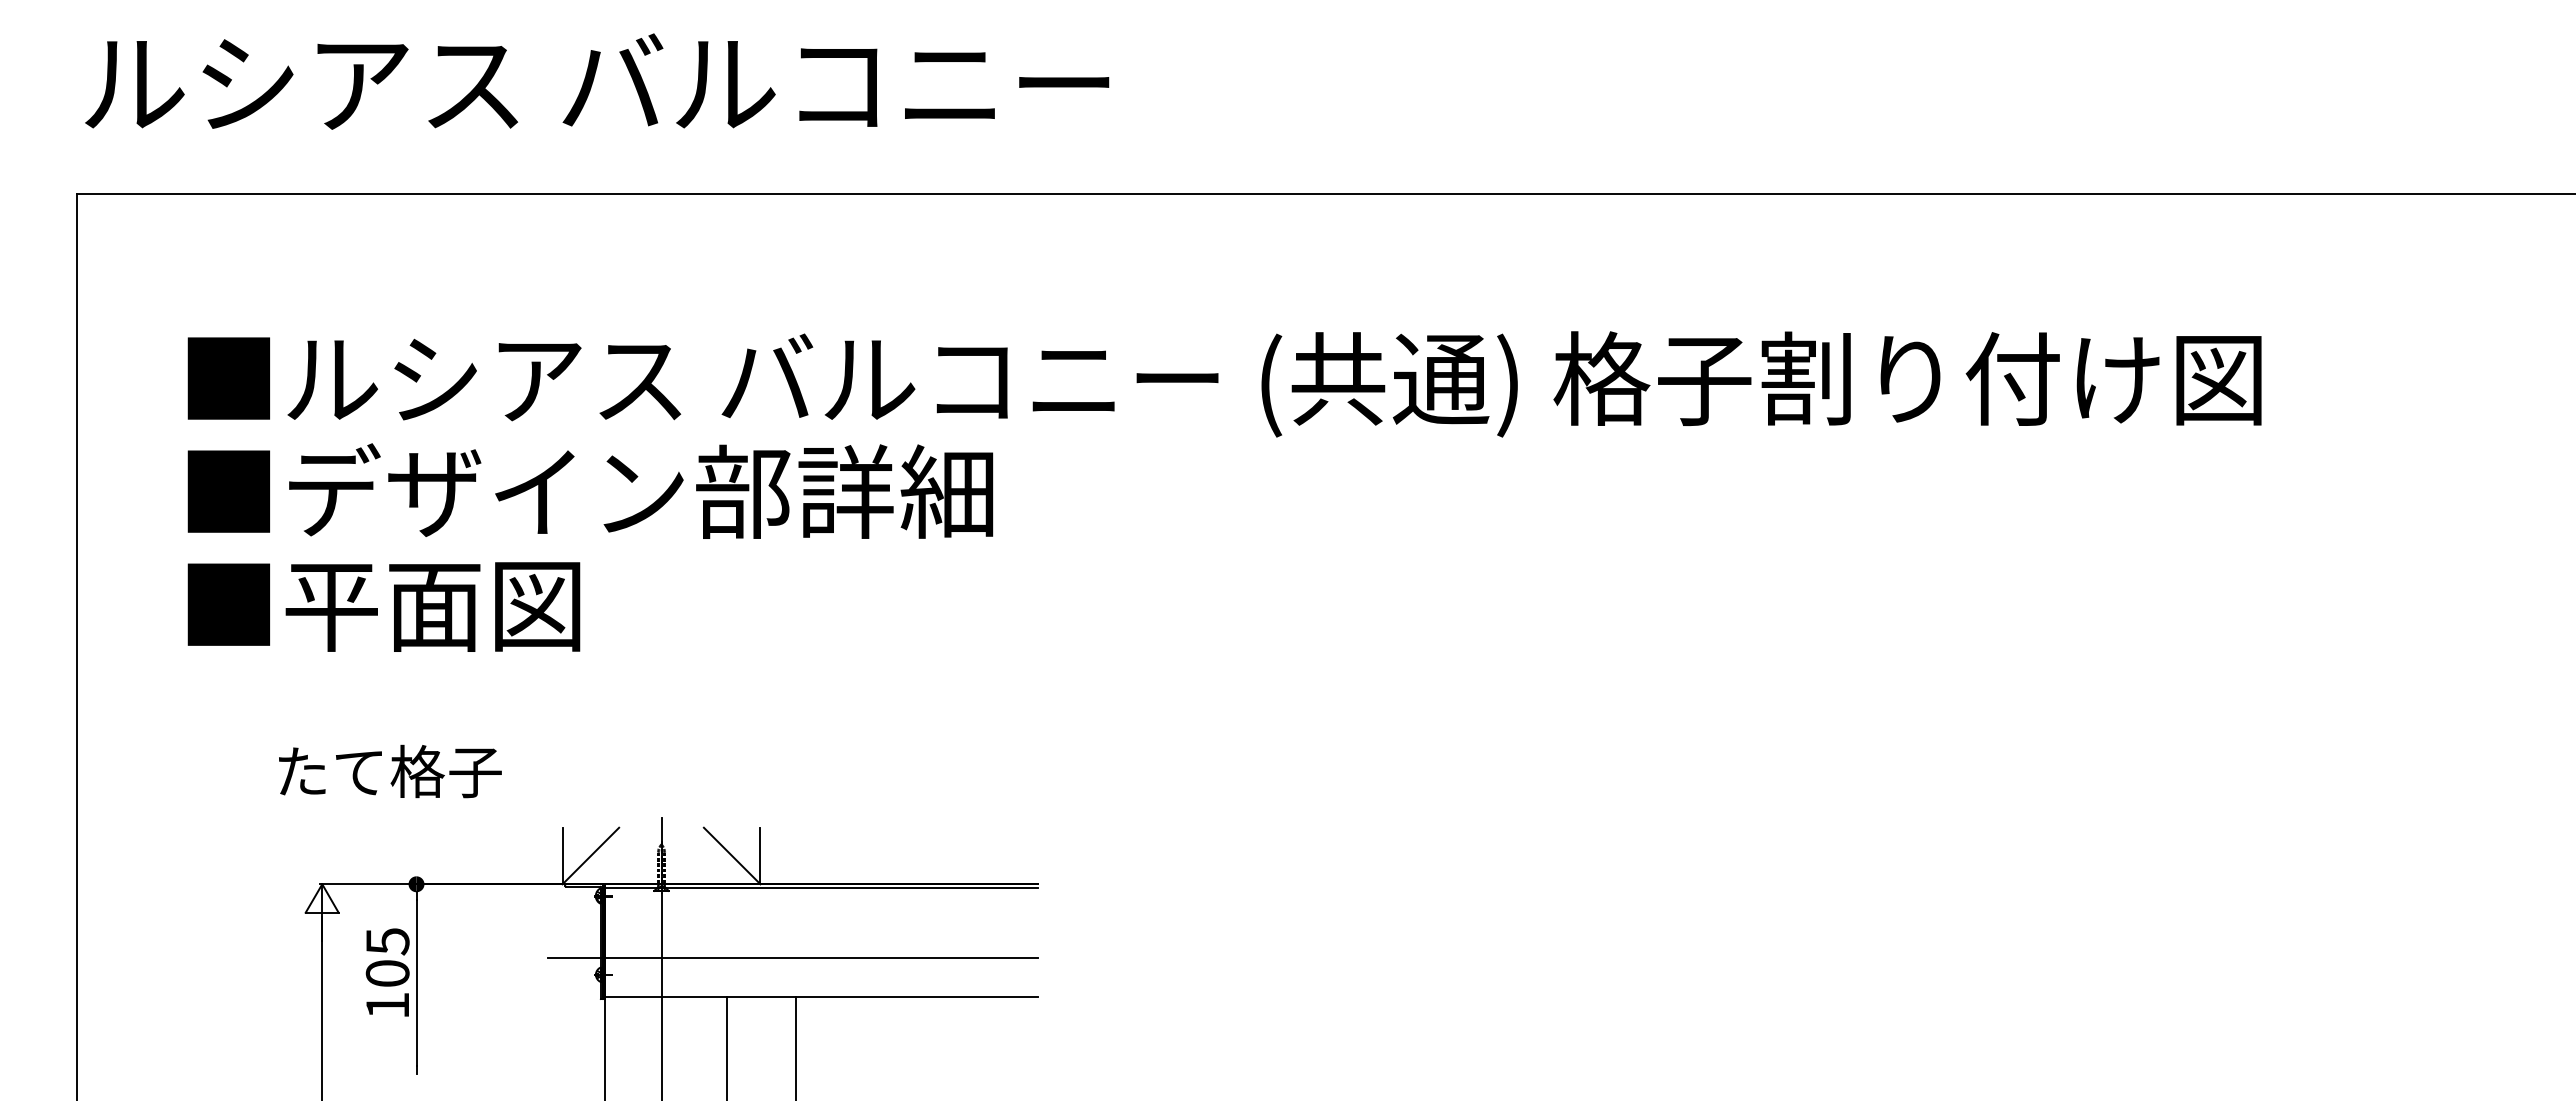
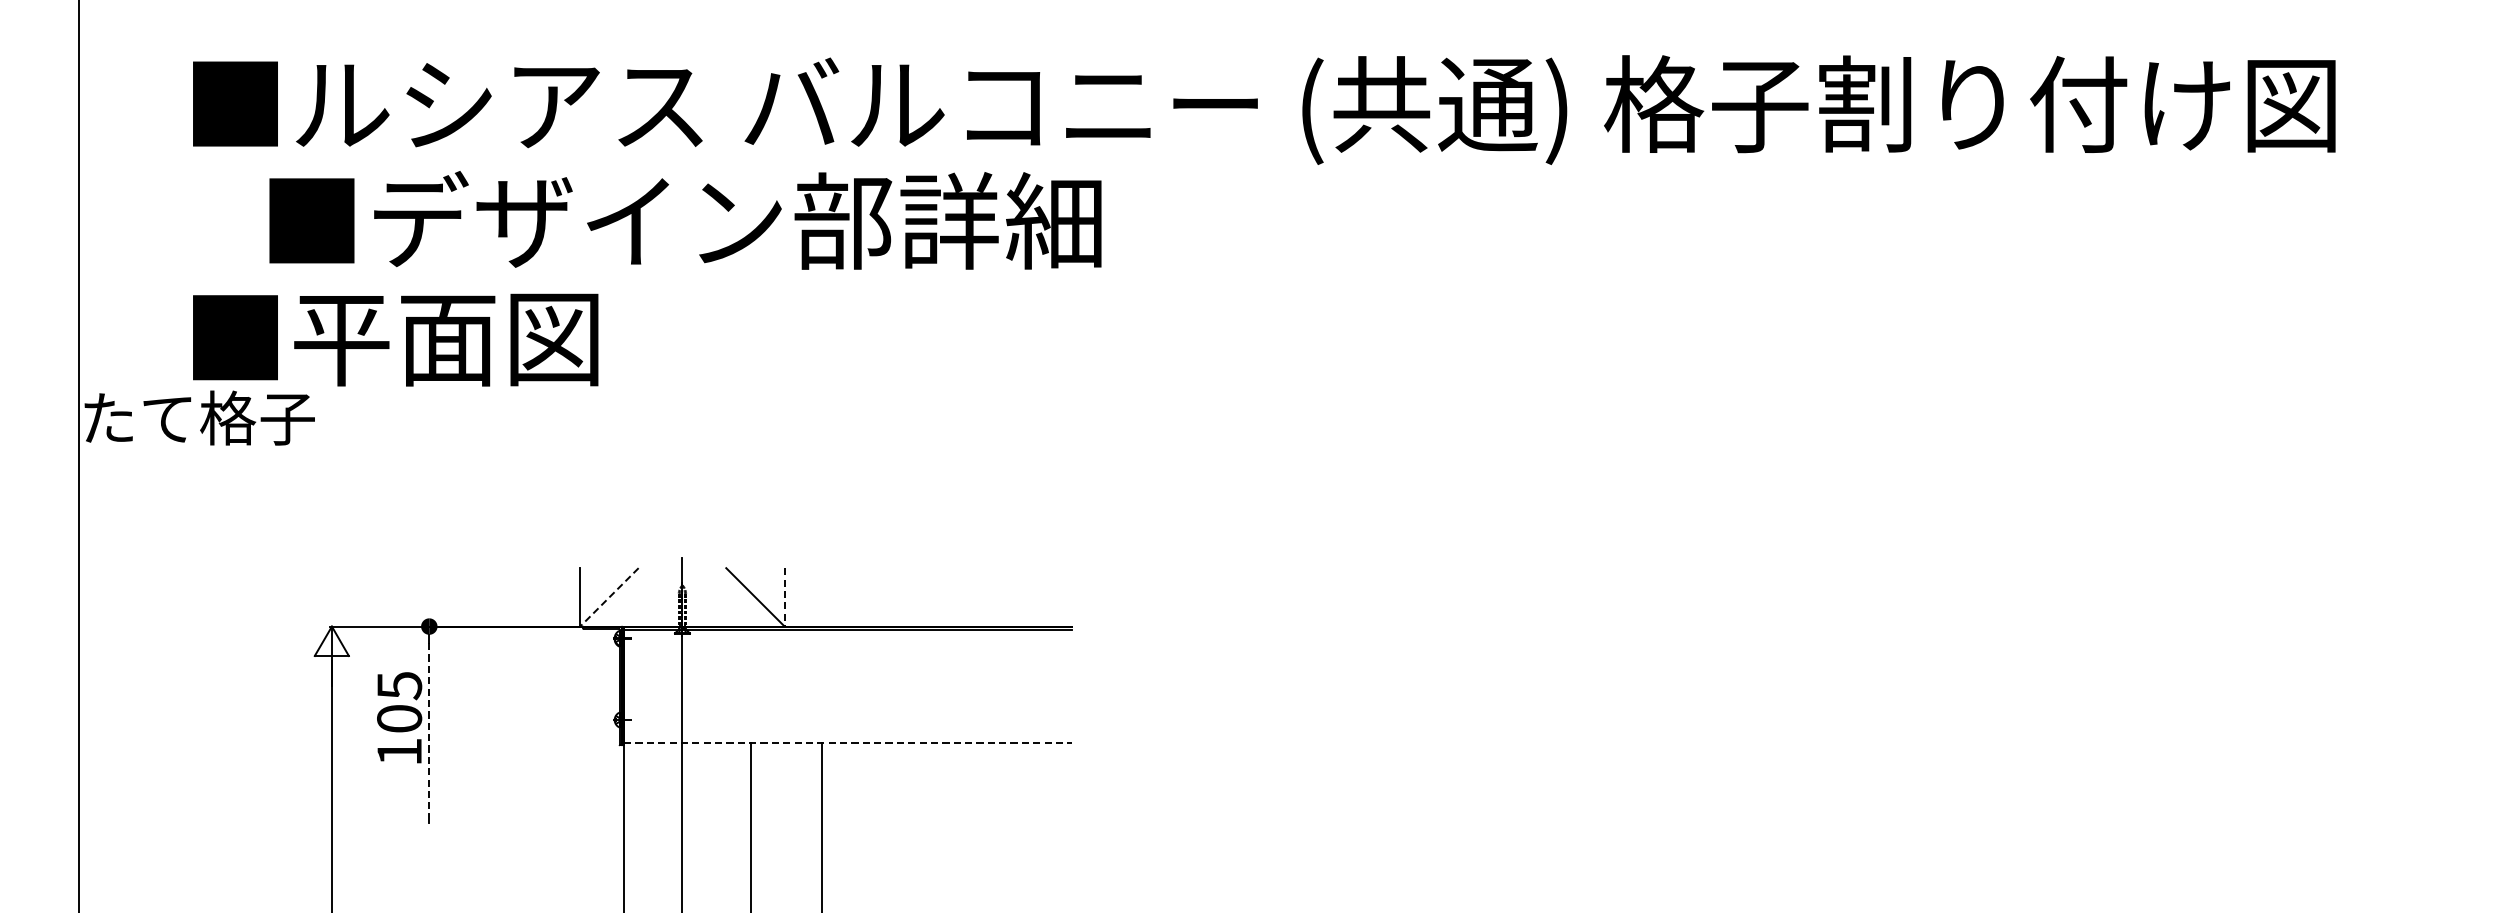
text: (590, 490) -> (685, 219), moved
text: (390, 771) -> (199, 418), moved
line: (590, 856) -> (609, 597), solid -> dashed
line: (760, 856) -> (784, 597), solid -> dashed
line: (792, 957) -> (817, 702), removed
line: (416, 983) -> (429, 729), solid -> dashed
line: (821, 997) -> (847, 743), solid -> dashed

